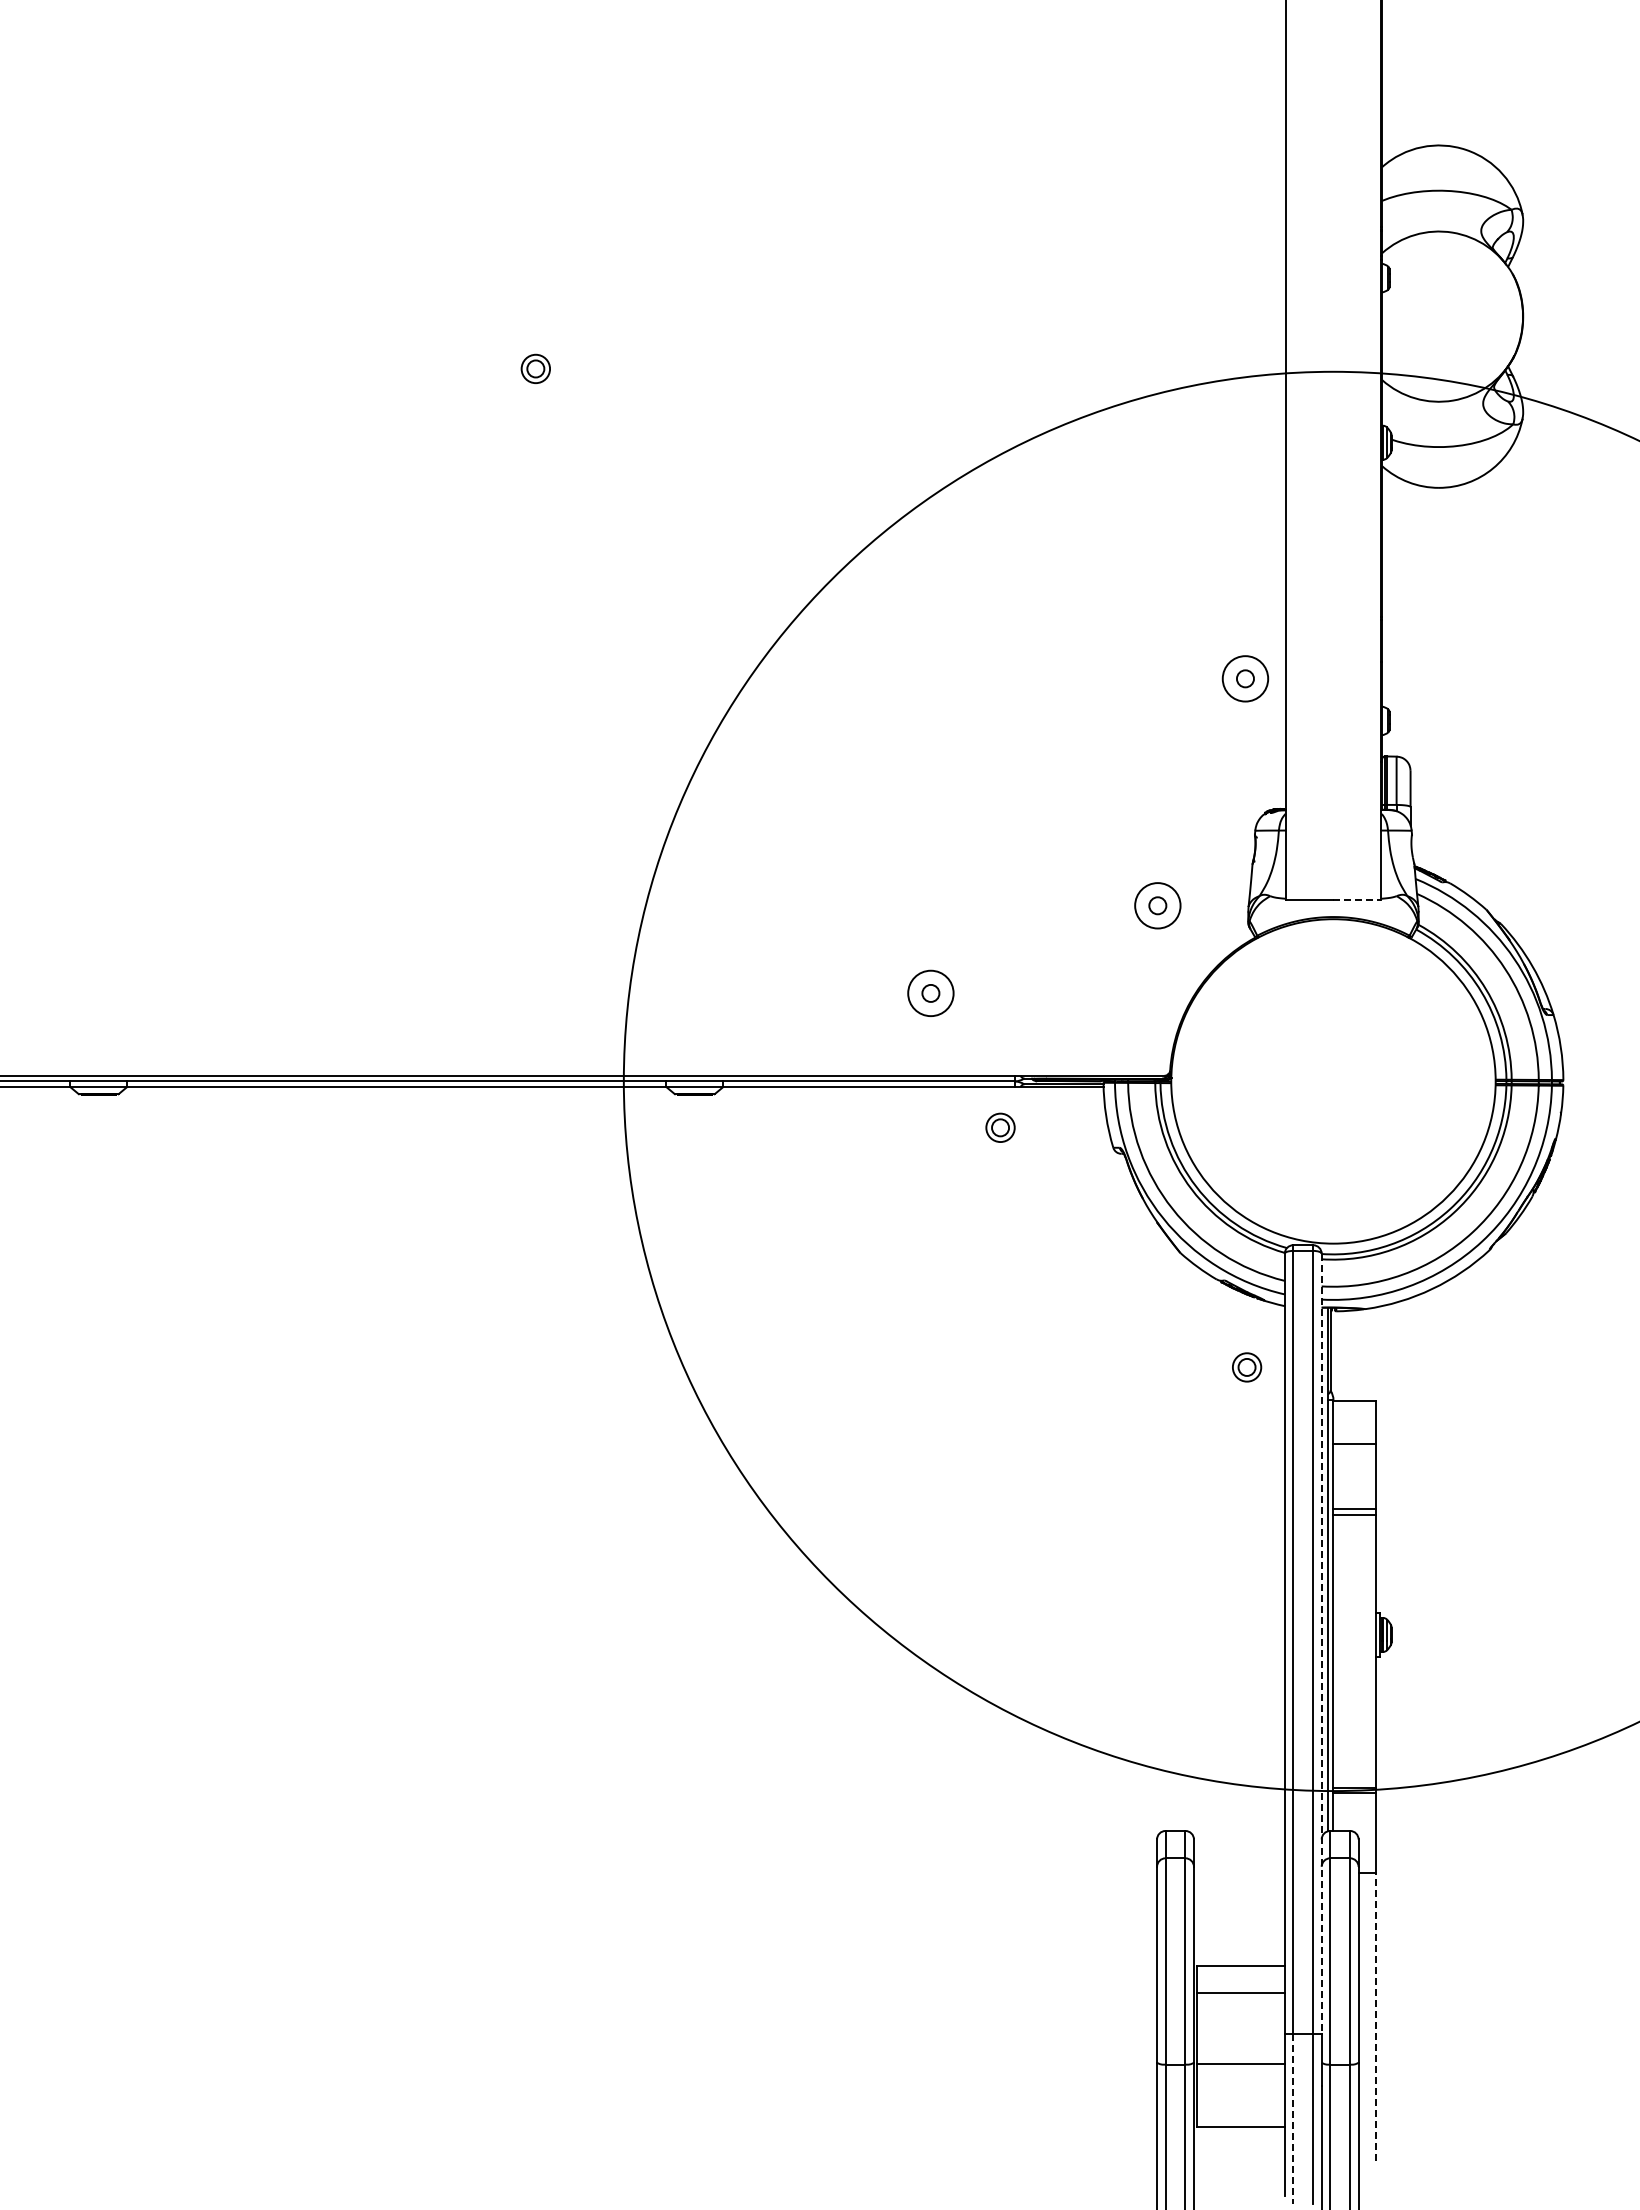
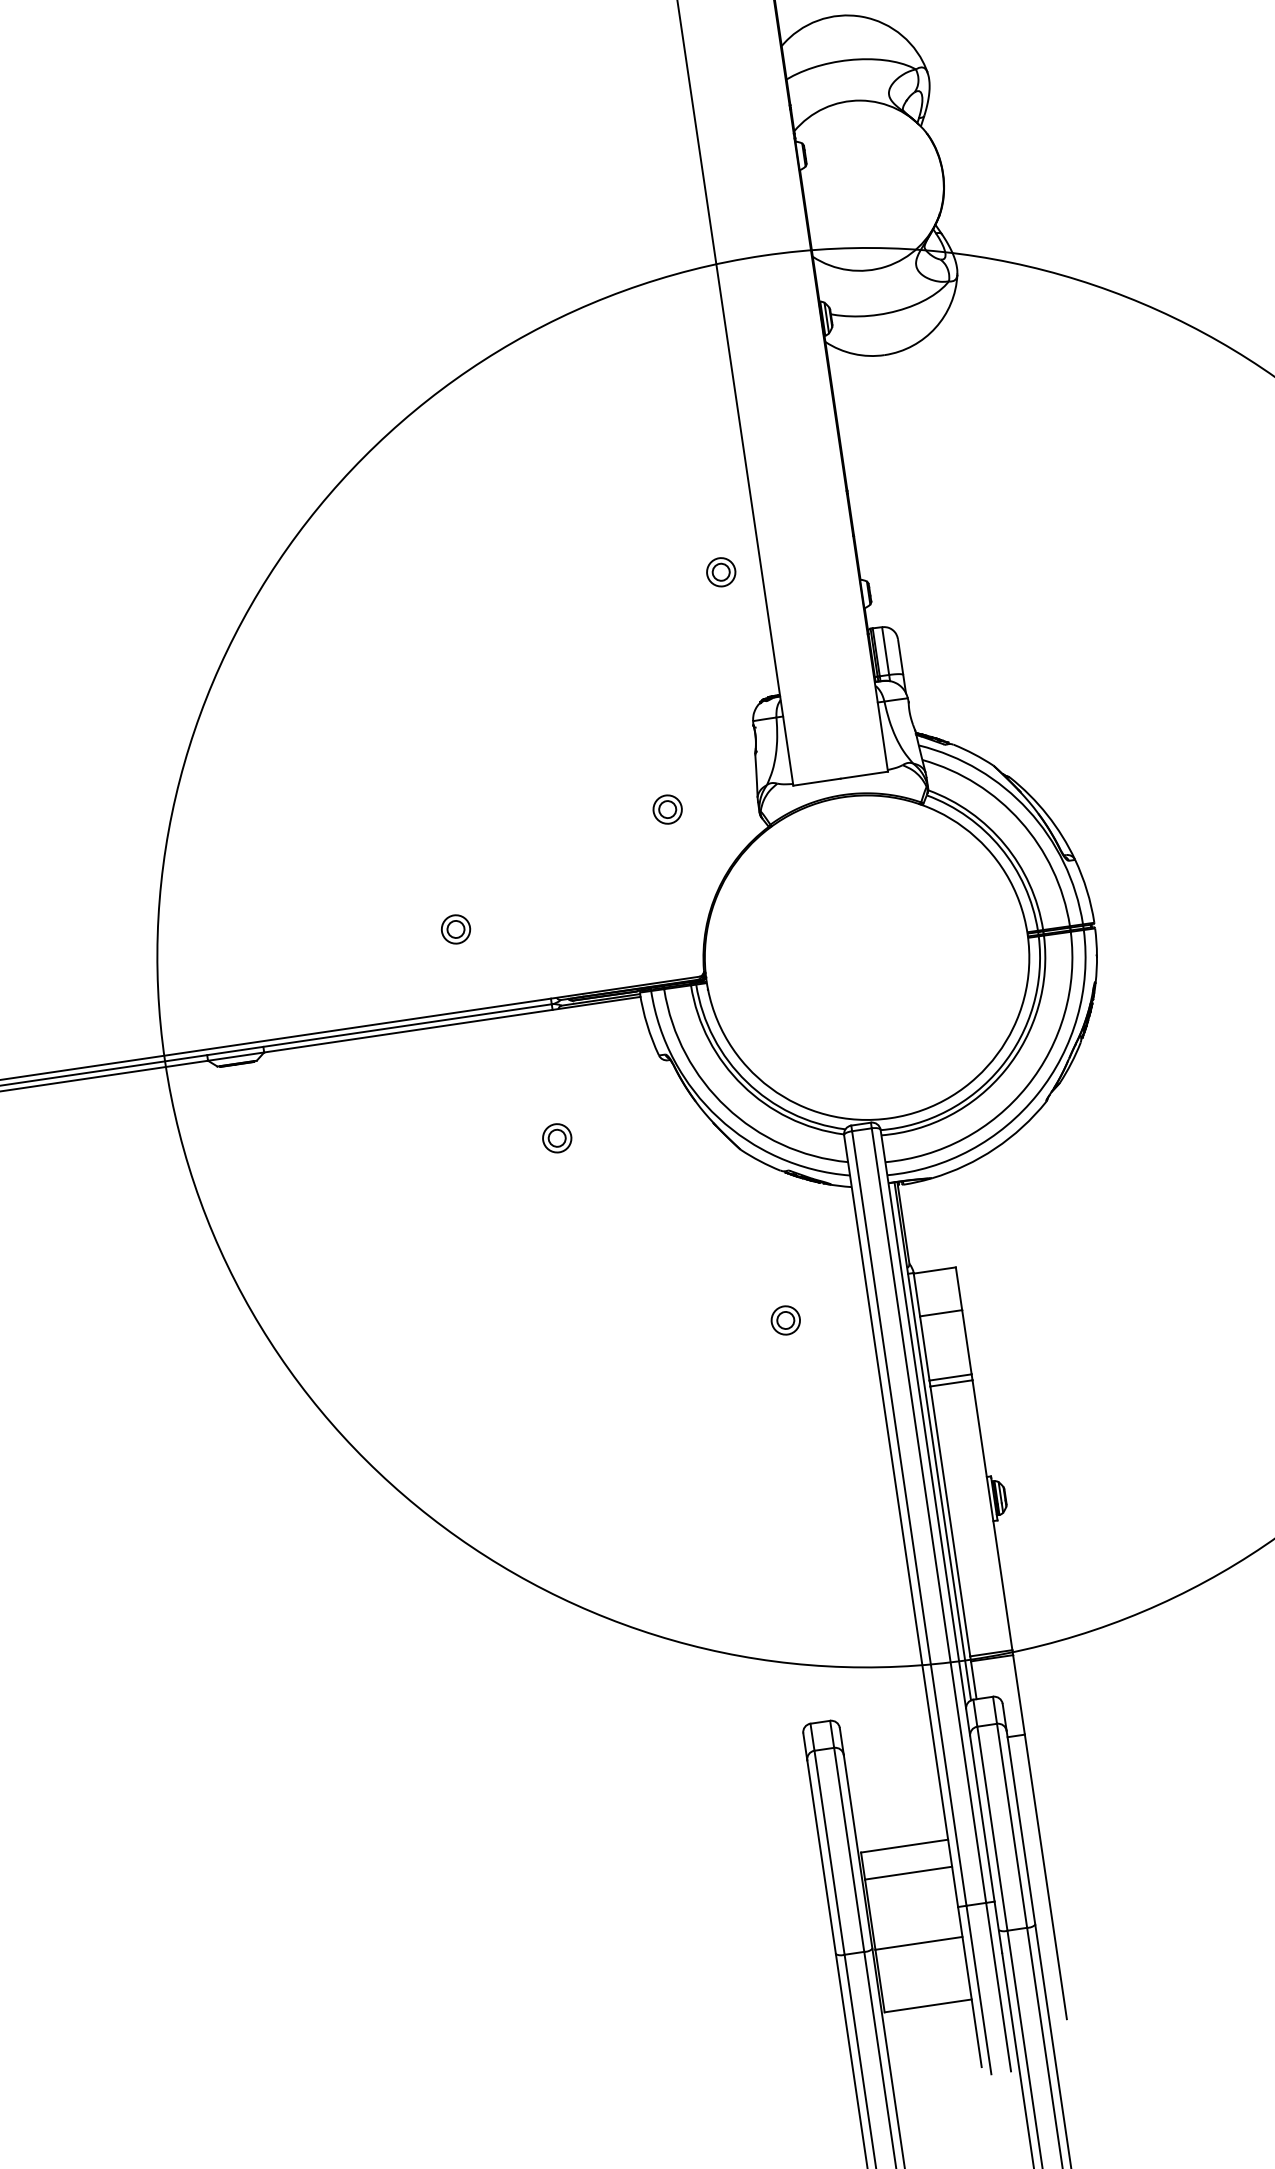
circle: (1245, 678) -> (721, 571), size x0.62
line: (1357, 900) -> (864, 775), dashed -> solid
circle: (1157, 905) -> (667, 809), size x0.62
circle: (930, 993) -> (455, 929), size x0.62
part: (1000, 1127) -> (557, 1137), moved
part: (1247, 1367) -> (786, 1320), moved
line: (1321, 1644) -> (937, 1516), dashed -> solid
line: (1376, 2016) -> (1046, 1876), dashed -> solid
line: (1293, 2119) -> (979, 1990), dashed -> solid

